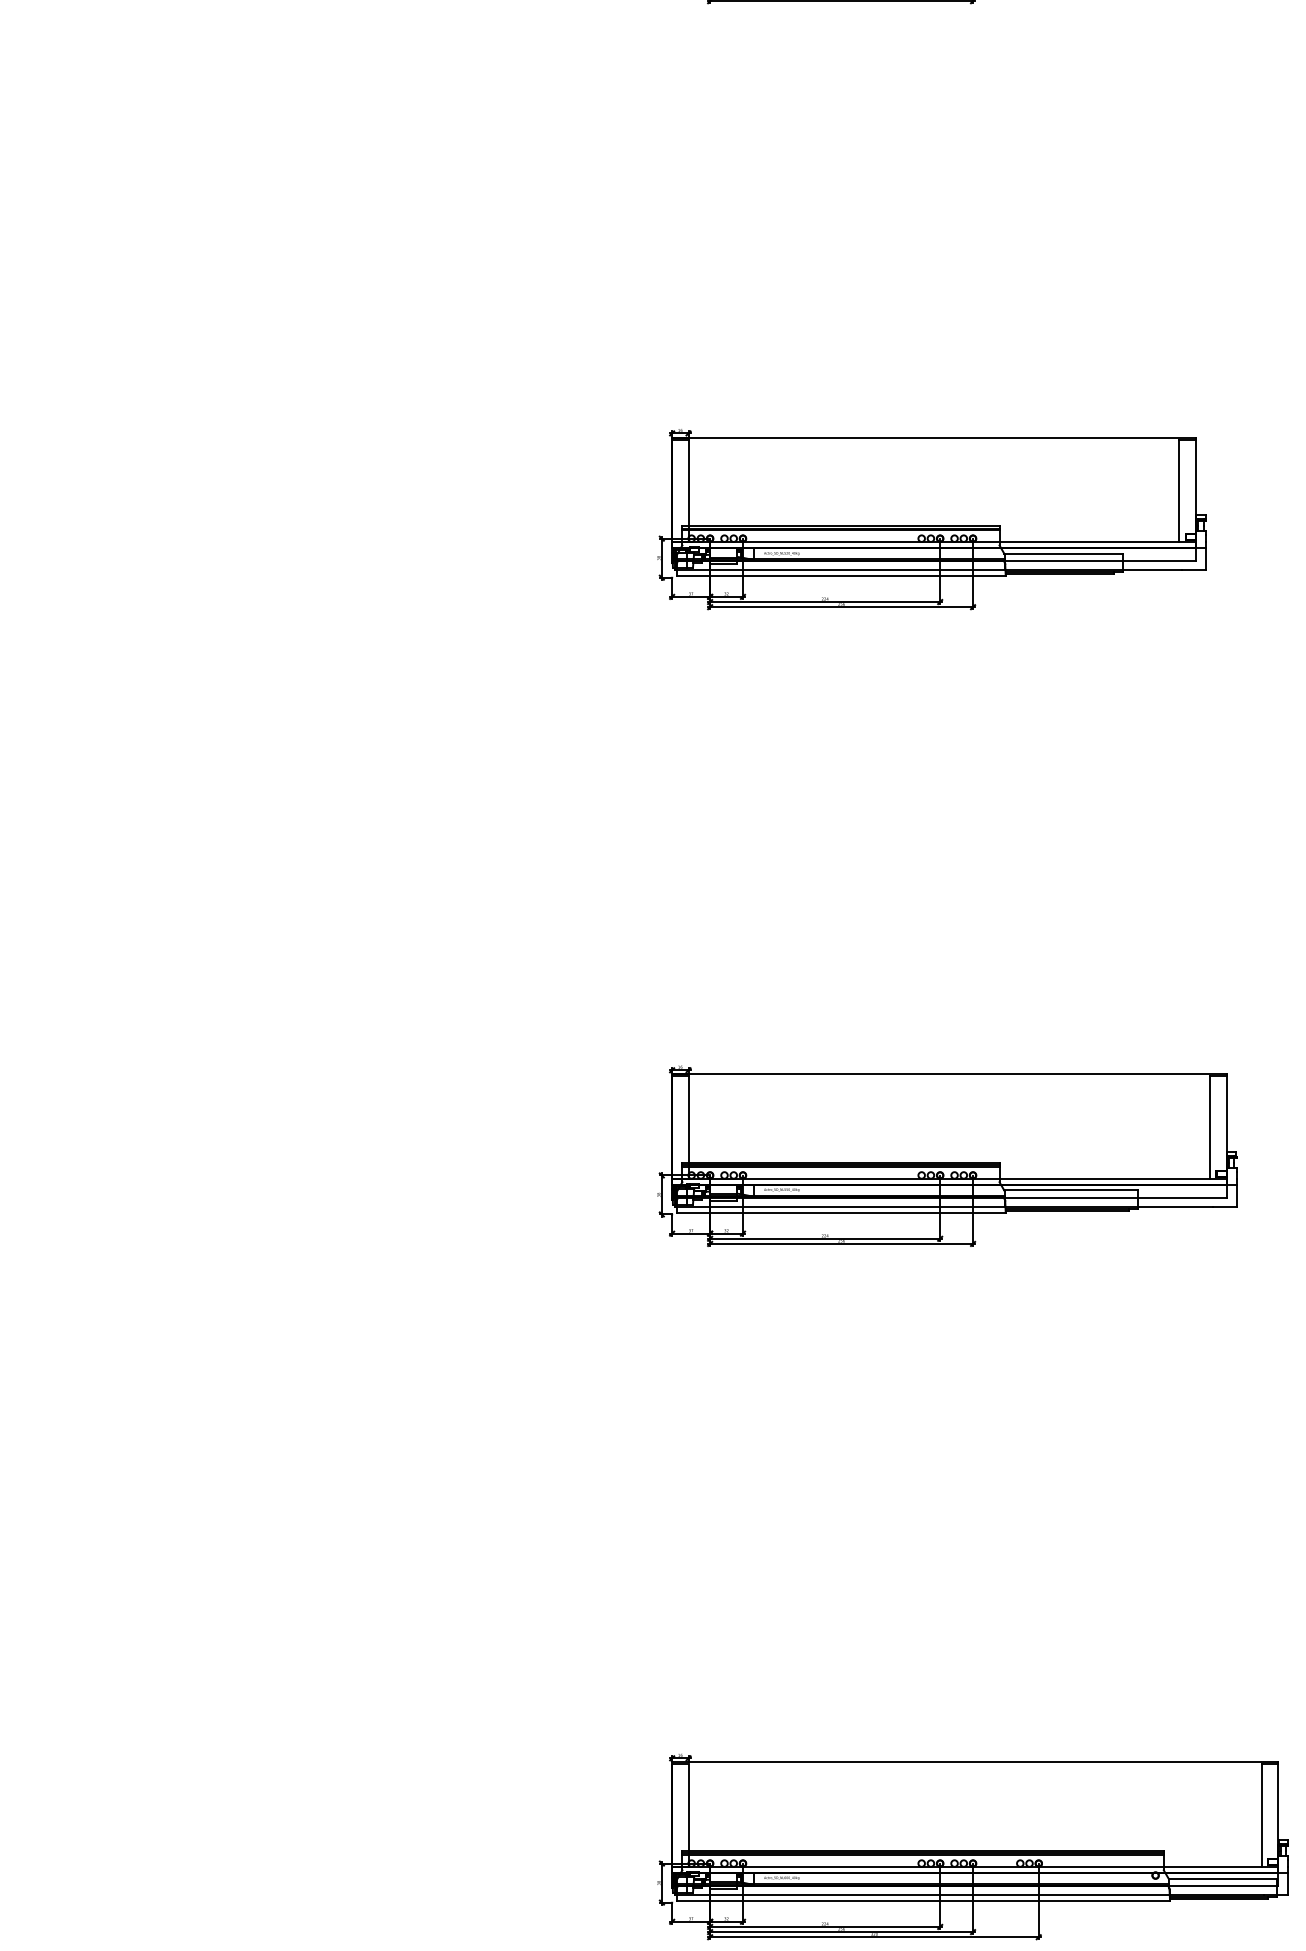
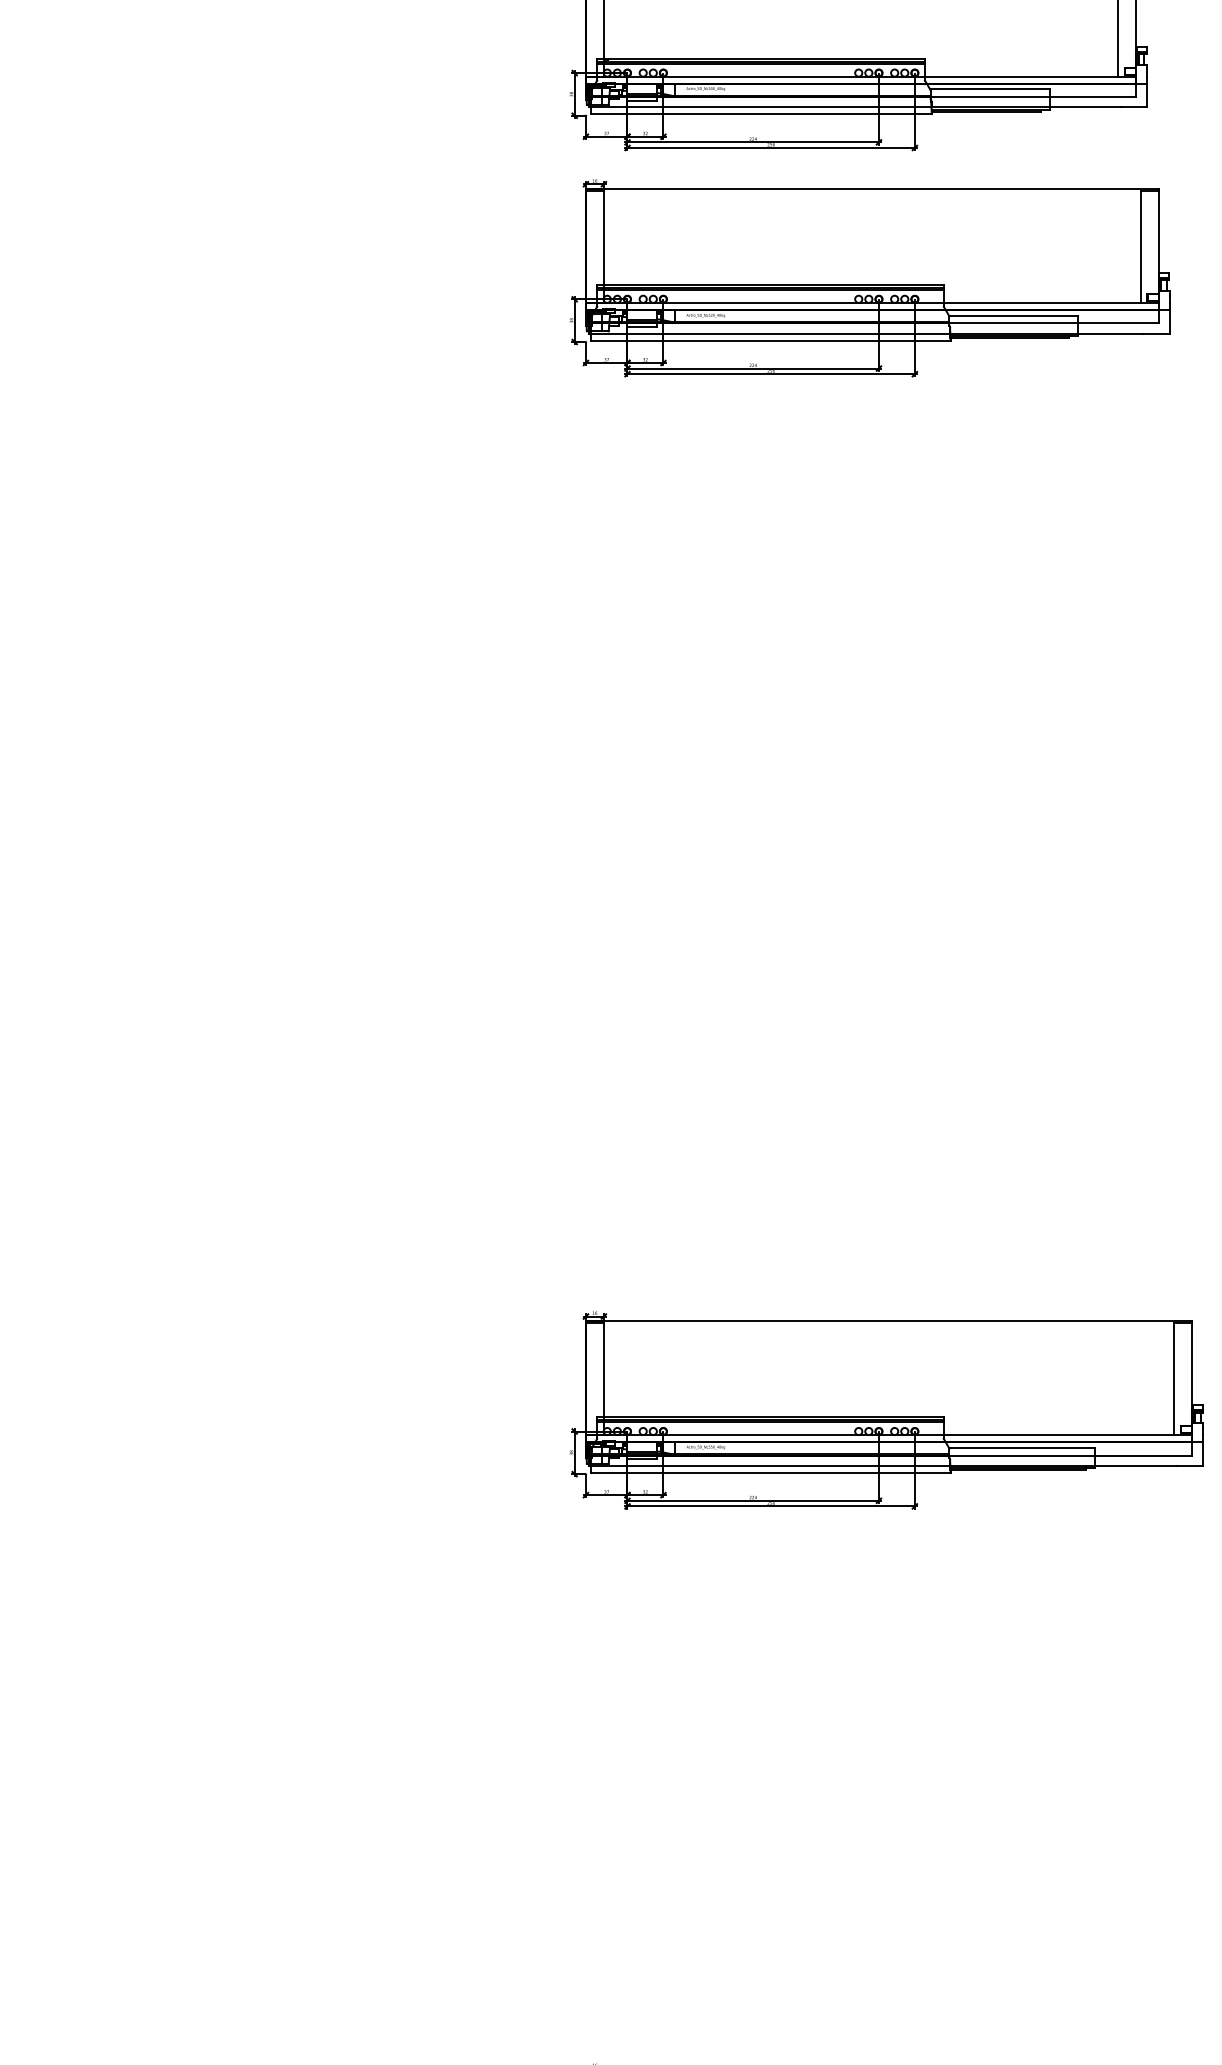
part: (931, 519) -> (869, 278), moved

